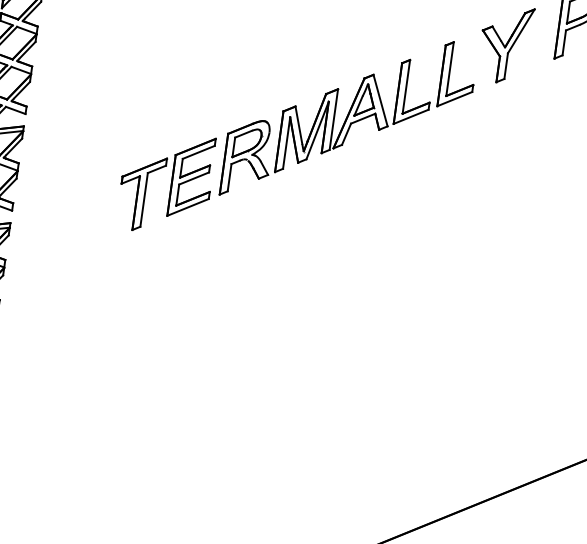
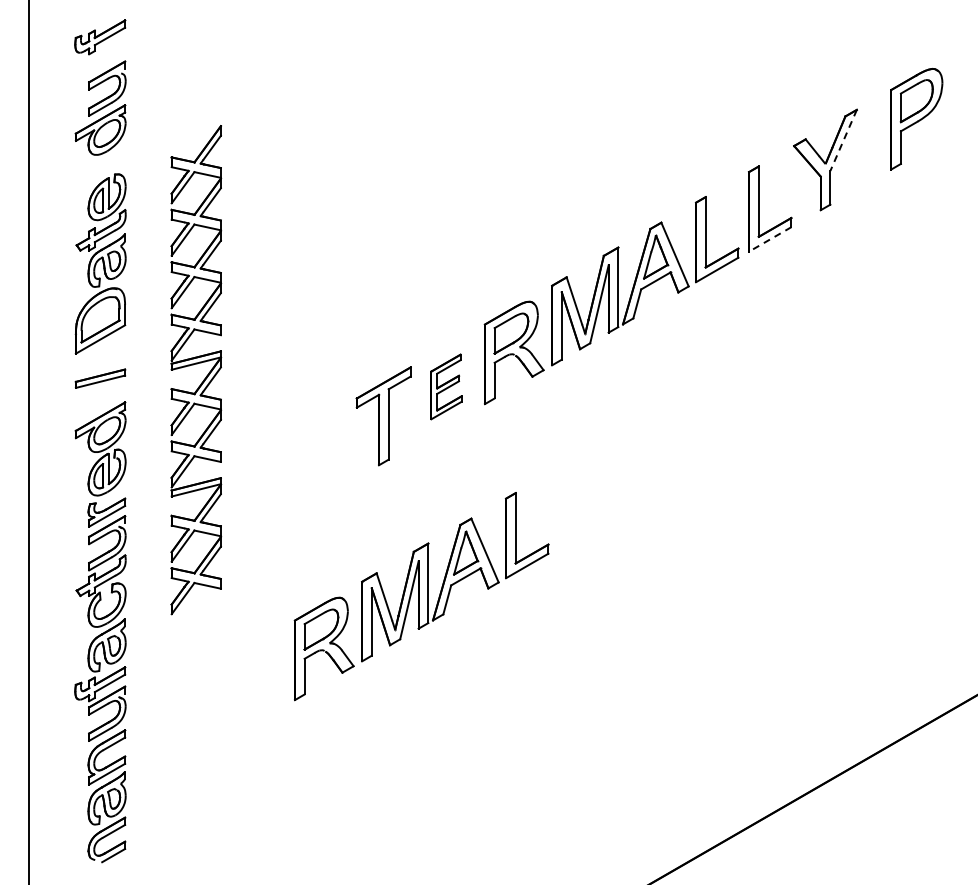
line: (521, 31) -> (843, 140), solid -> dashed
line: (454, 99) -> (769, 239), solid -> dashed
part: (192, 177) -> (446, 386), size x0.6
part: (150, 334) -> (421, 596), added

